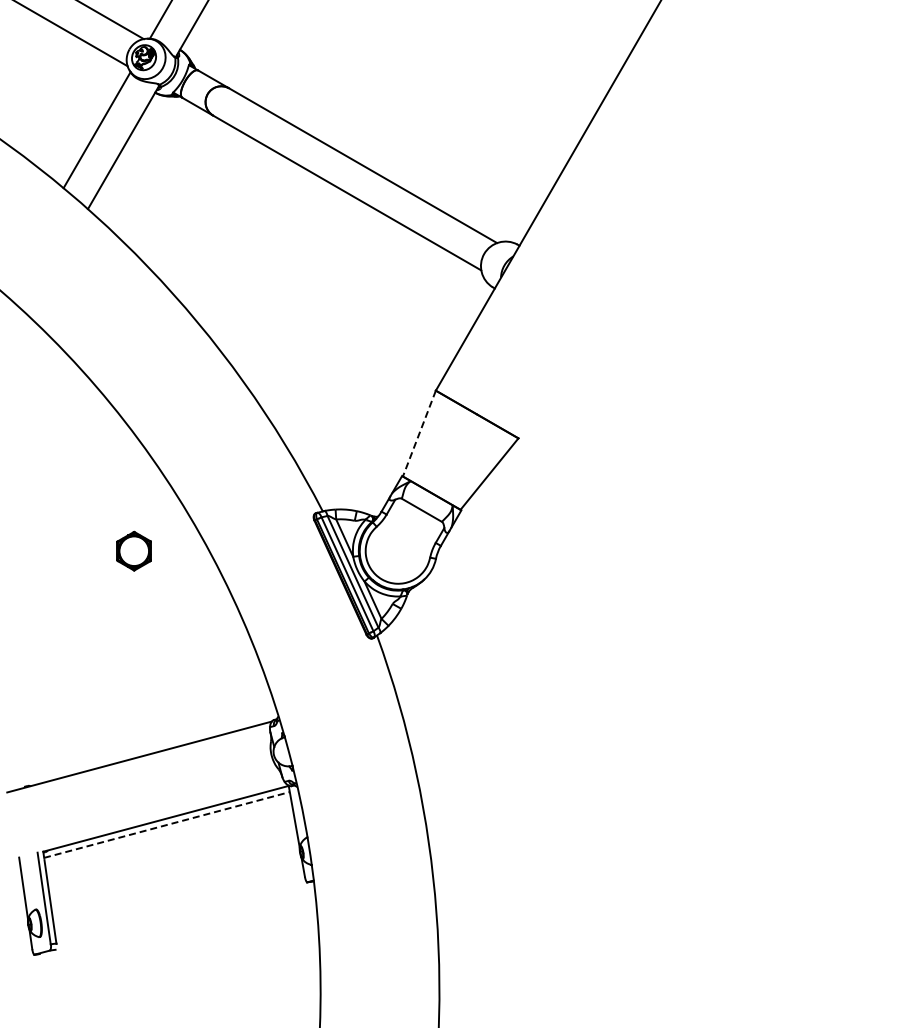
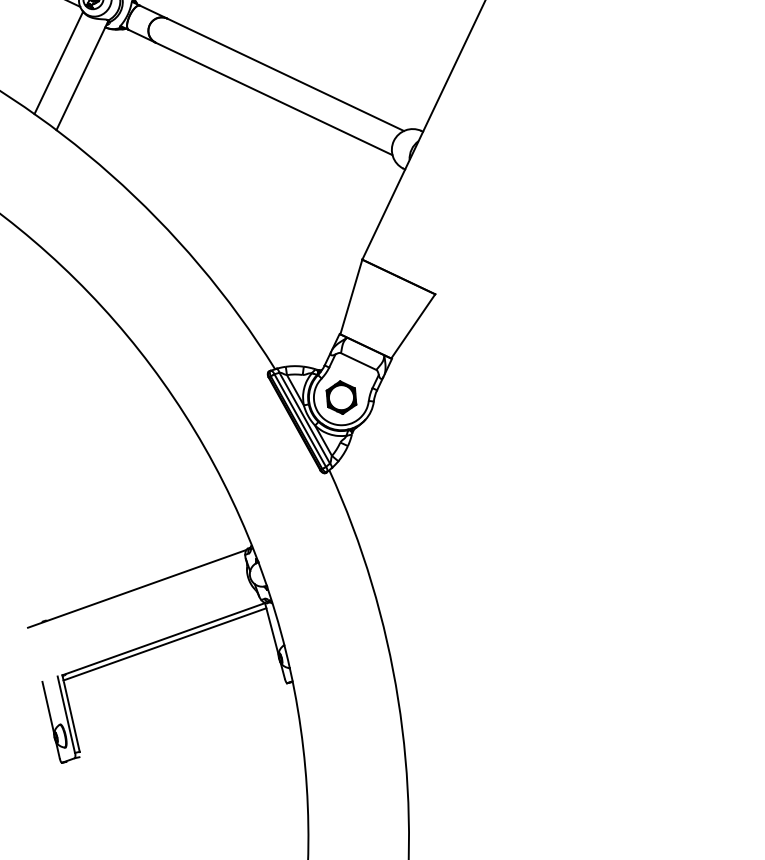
line: (419, 433) -> (351, 296), dashed -> solid
part: (133, 550) -> (340, 397), moved
line: (167, 824) -> (165, 643), dashed -> solid

